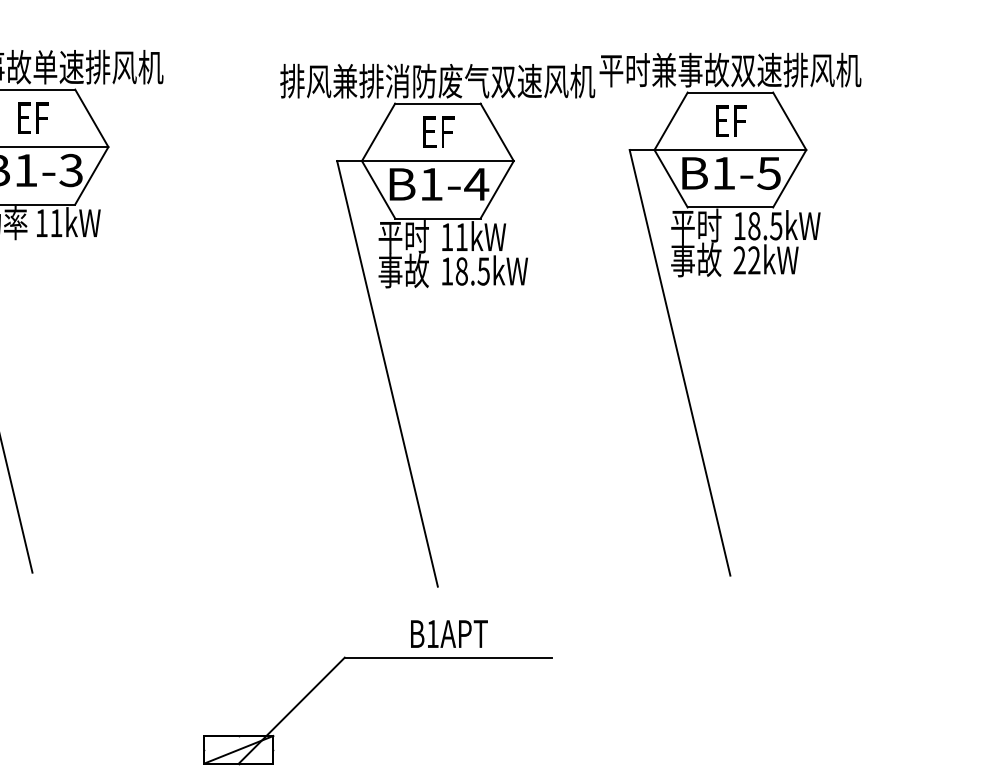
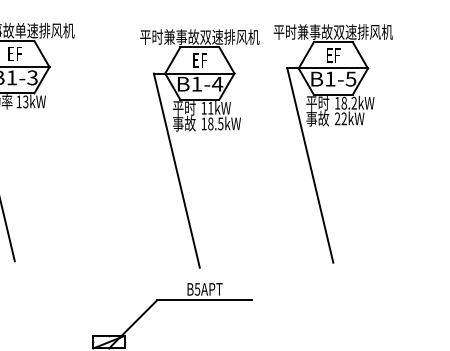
text: (437, 79) -> (199, 36), 排风兼排消防废气双速风机 -> 平时兼事故双速排风机
text: (55, 222) -> (25, 101), 11kW -> 13kW
text: (774, 224) -> (353, 102), 18.5kW -> 18.2kW
text: (432, 634) -> (197, 289), B1APT -> B5APT

